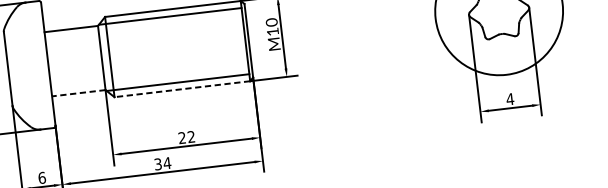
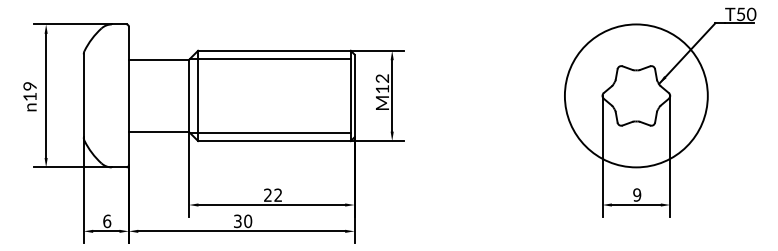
text: (271, 22) -> (382, 78), M10 -> M12
line: (181, 89) -> (273, 141), dashed -> solid
line: (78, 93) -> (158, 132), dashed -> solid
text: (509, 98) -> (636, 194), 4 -> 9
text: (166, 163) -> (247, 221), 34 -> 30

